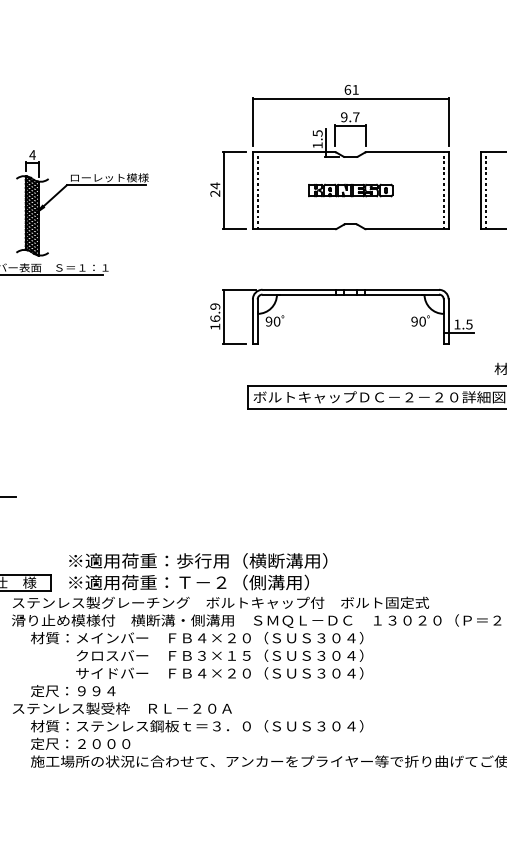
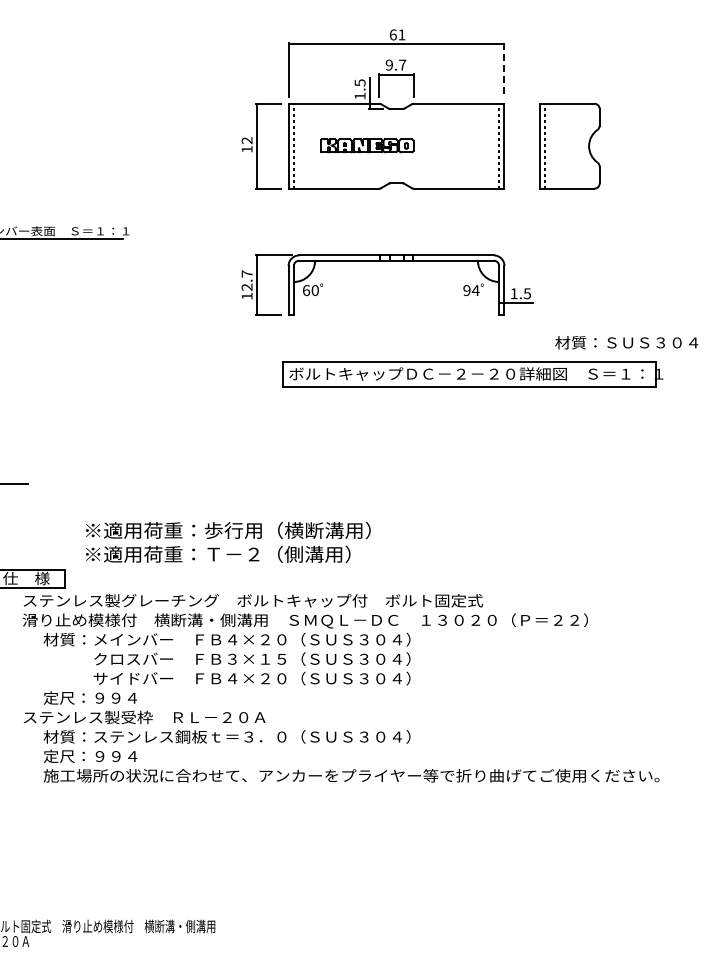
line: (448, 122) -> (504, 70), solid -> dashed
part: (82, 185) -> (100, 140), removed
text: (214, 189) -> (246, 144), 24 -> 12
part: (350, 190) -> (367, 145), moved
text: (214, 312) -> (246, 280), 16.9 -> 12.7
text: (269, 321) -> (306, 290), 90 -> 60
text: (422, 321) -> (475, 290), 90 -> 94
text: (198, 571) -> (228, 542), moved
text: (104, 744) -> (124, 756), 定尺：２０００ -> 定尺：９９４

